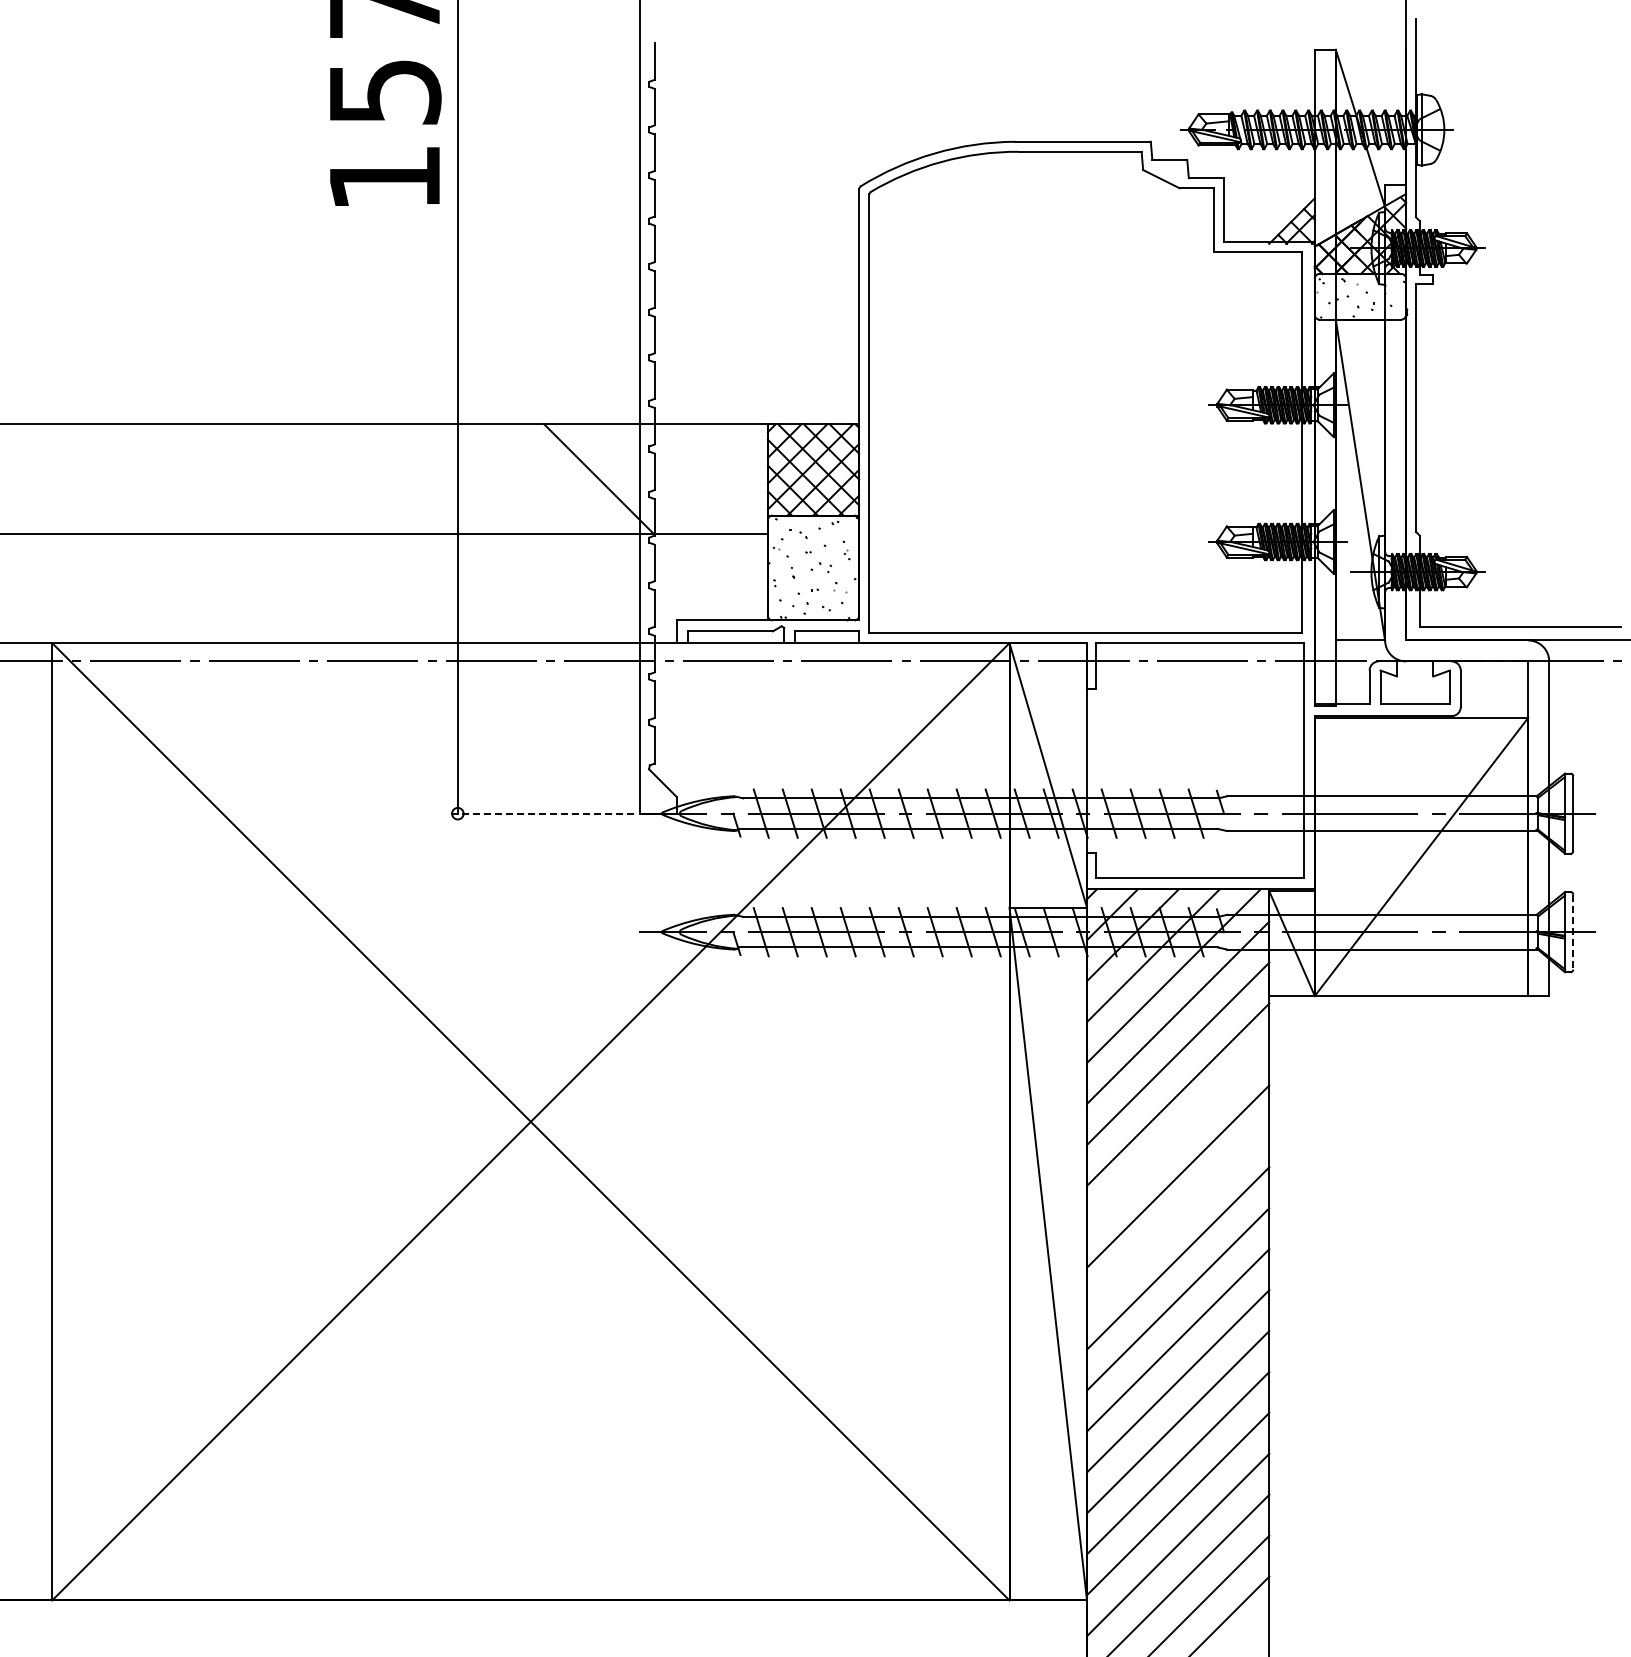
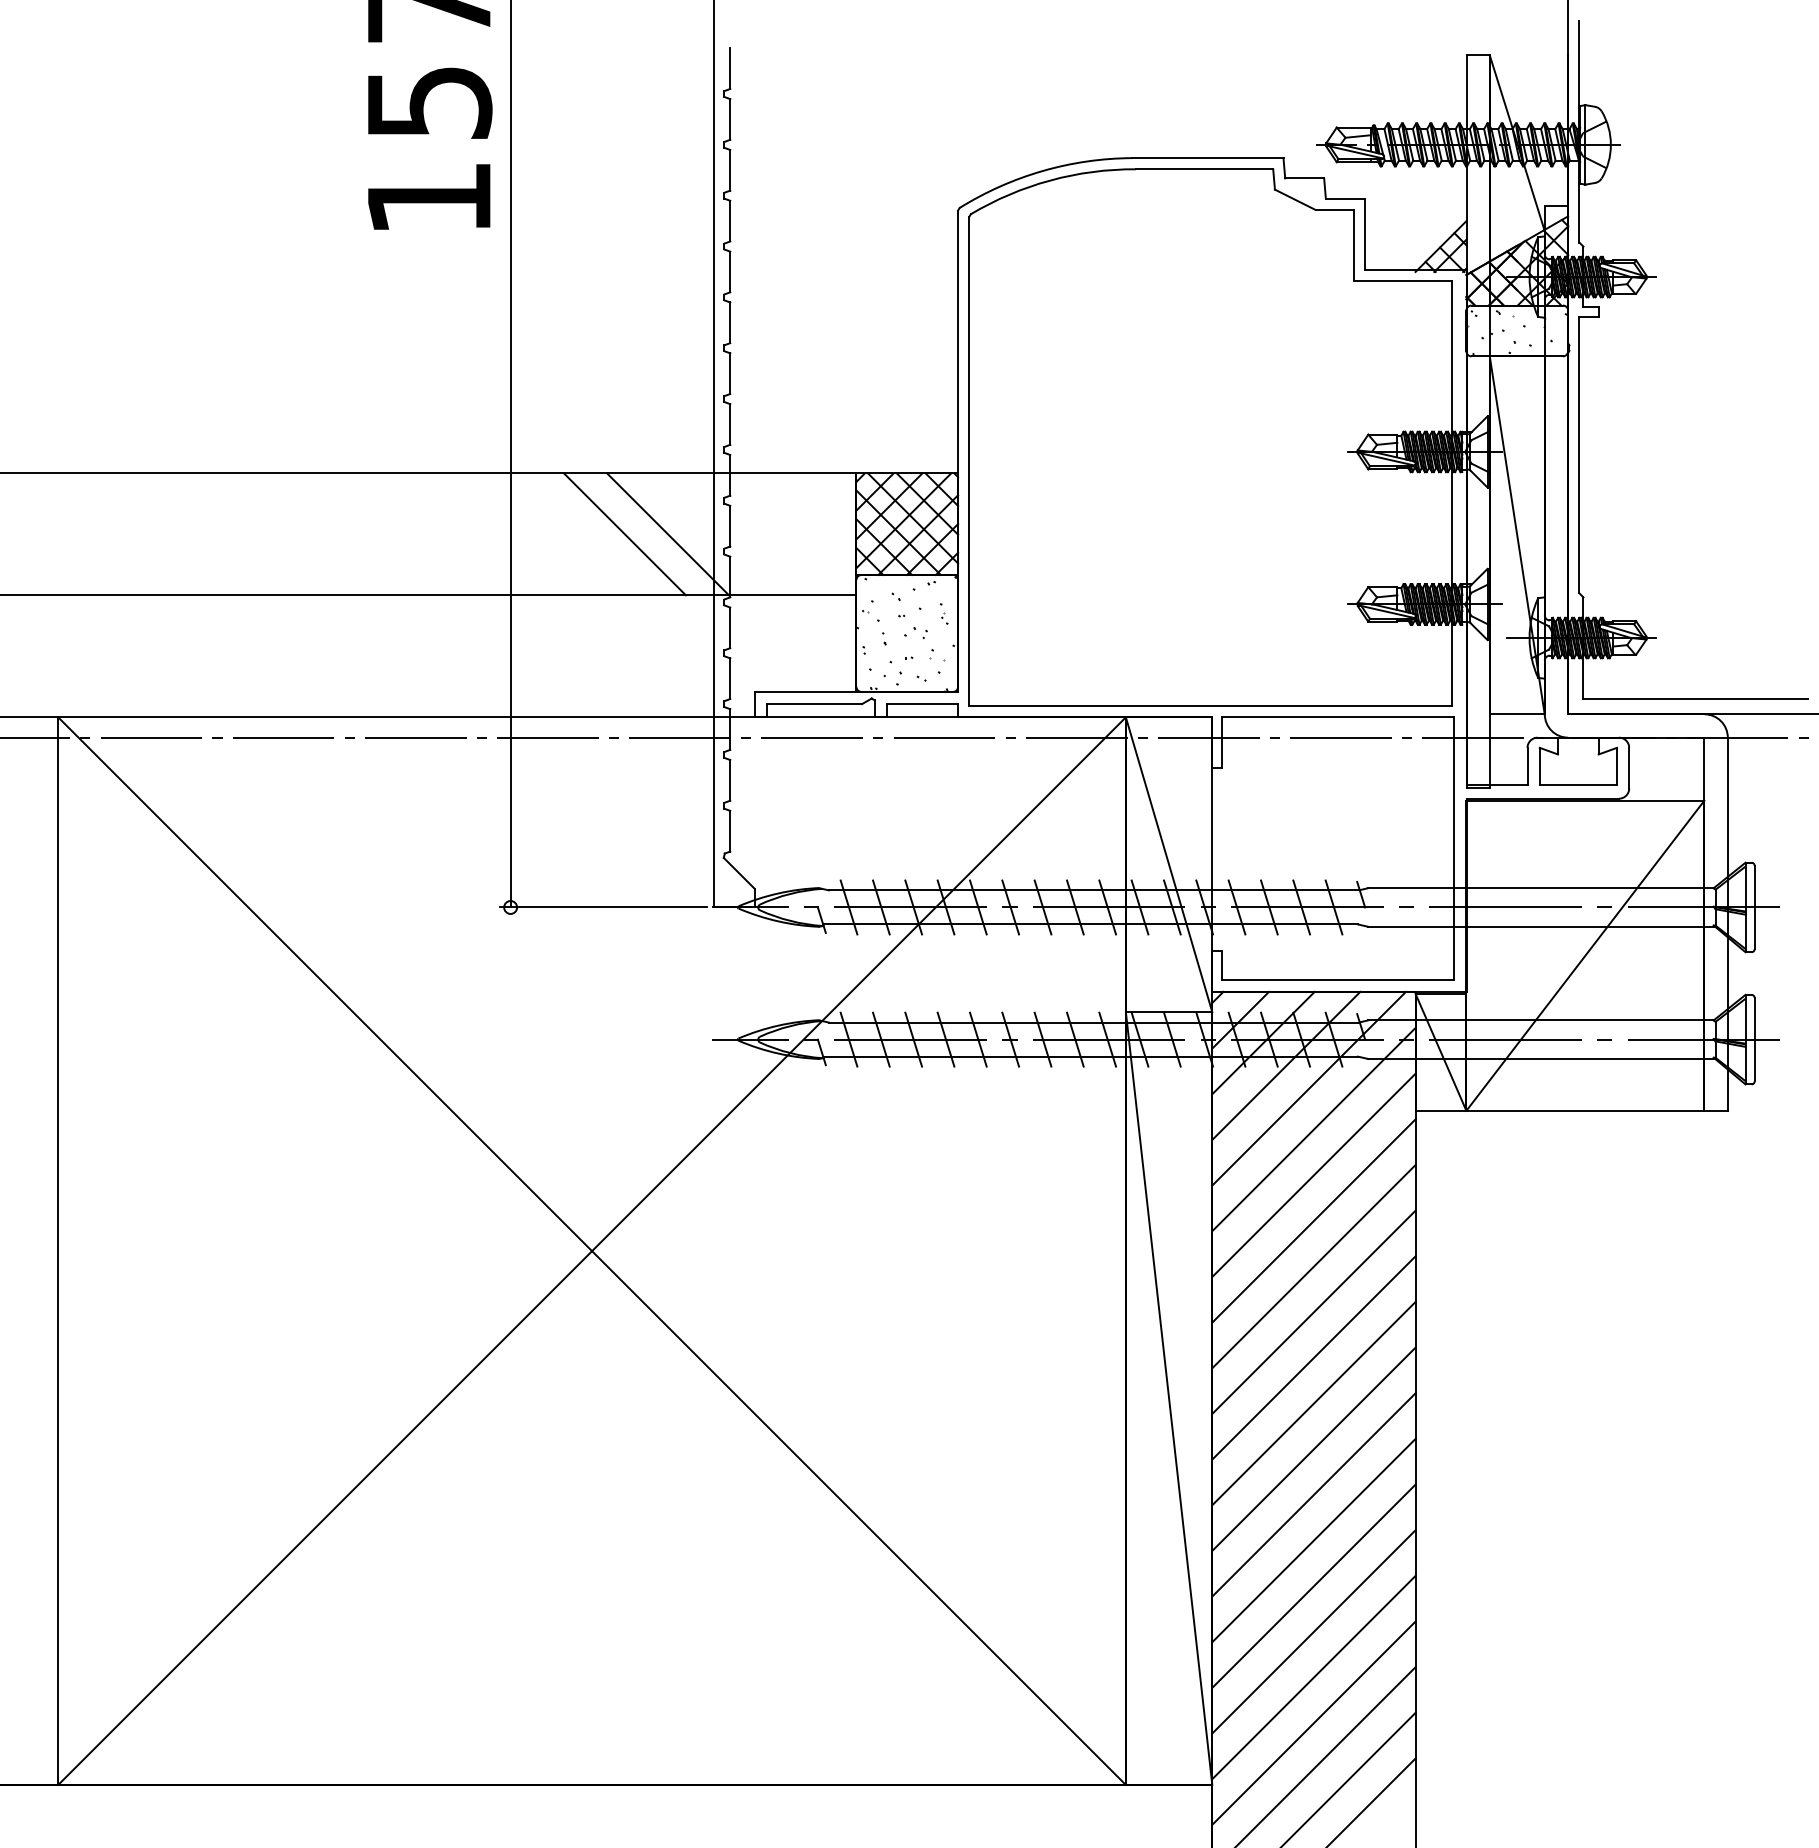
line: (560, 478) -> (625, 533), added
line: (541, 813) -> (603, 907), dashed -> solid
line: (1573, 932) -> (1754, 1039), dashed -> solid
line: (1178, 1135) -> (1314, 1266), added
line: (1178, 1217) -> (1314, 1357), added

